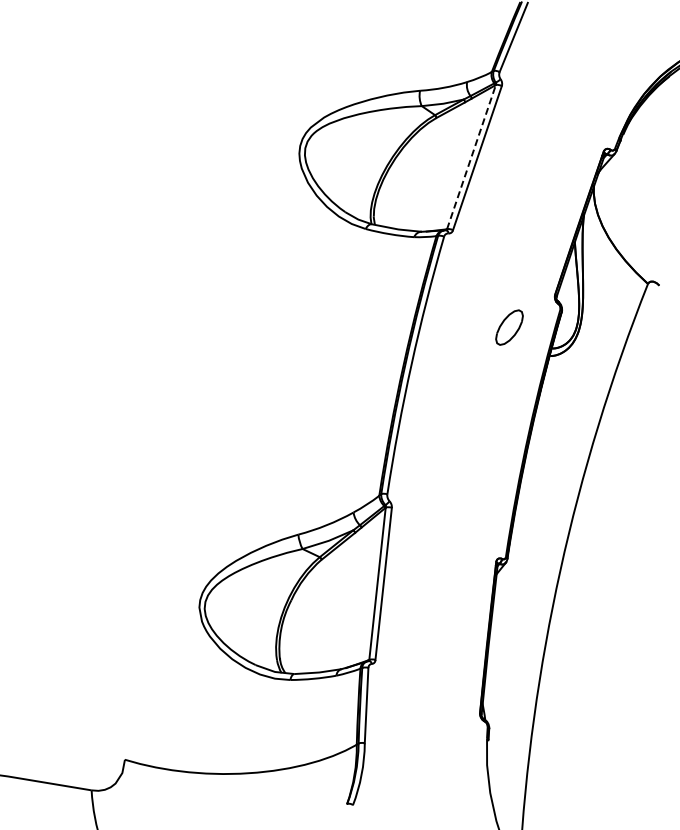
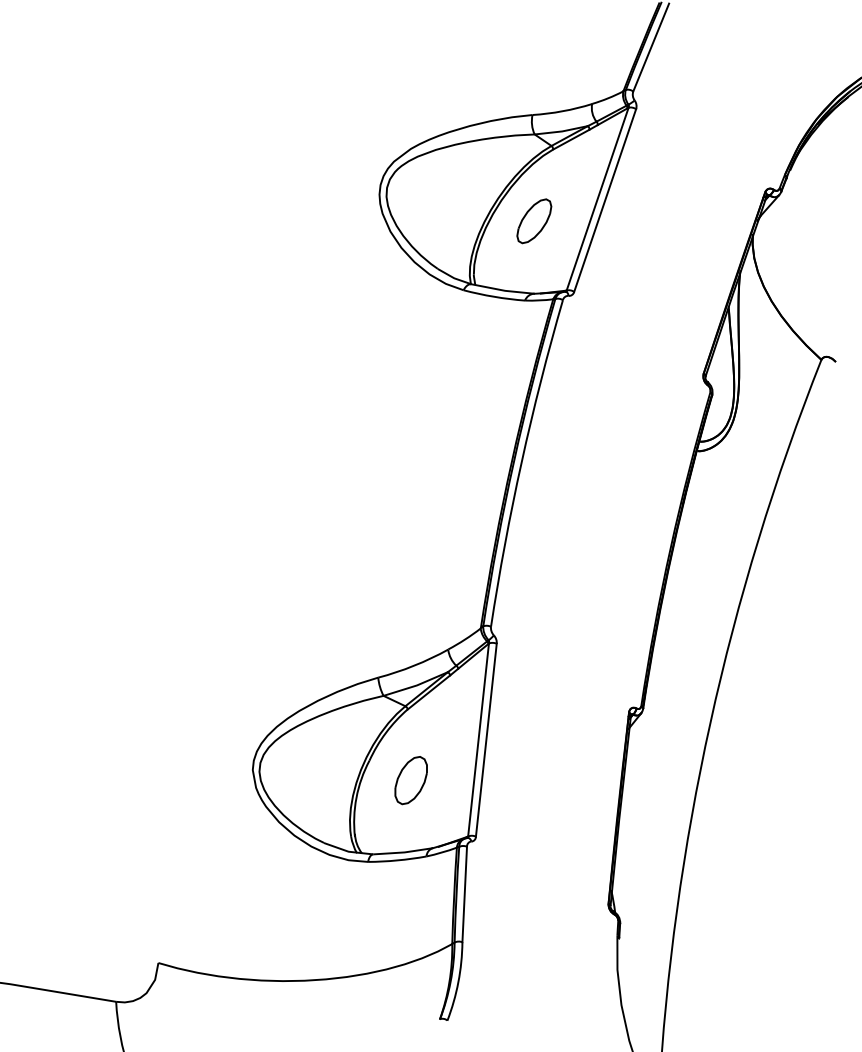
line: (471, 156) -> (597, 198), dashed -> solid
part: (509, 327) -> (534, 221), moved
part: (324, 615) -> (411, 780), added

